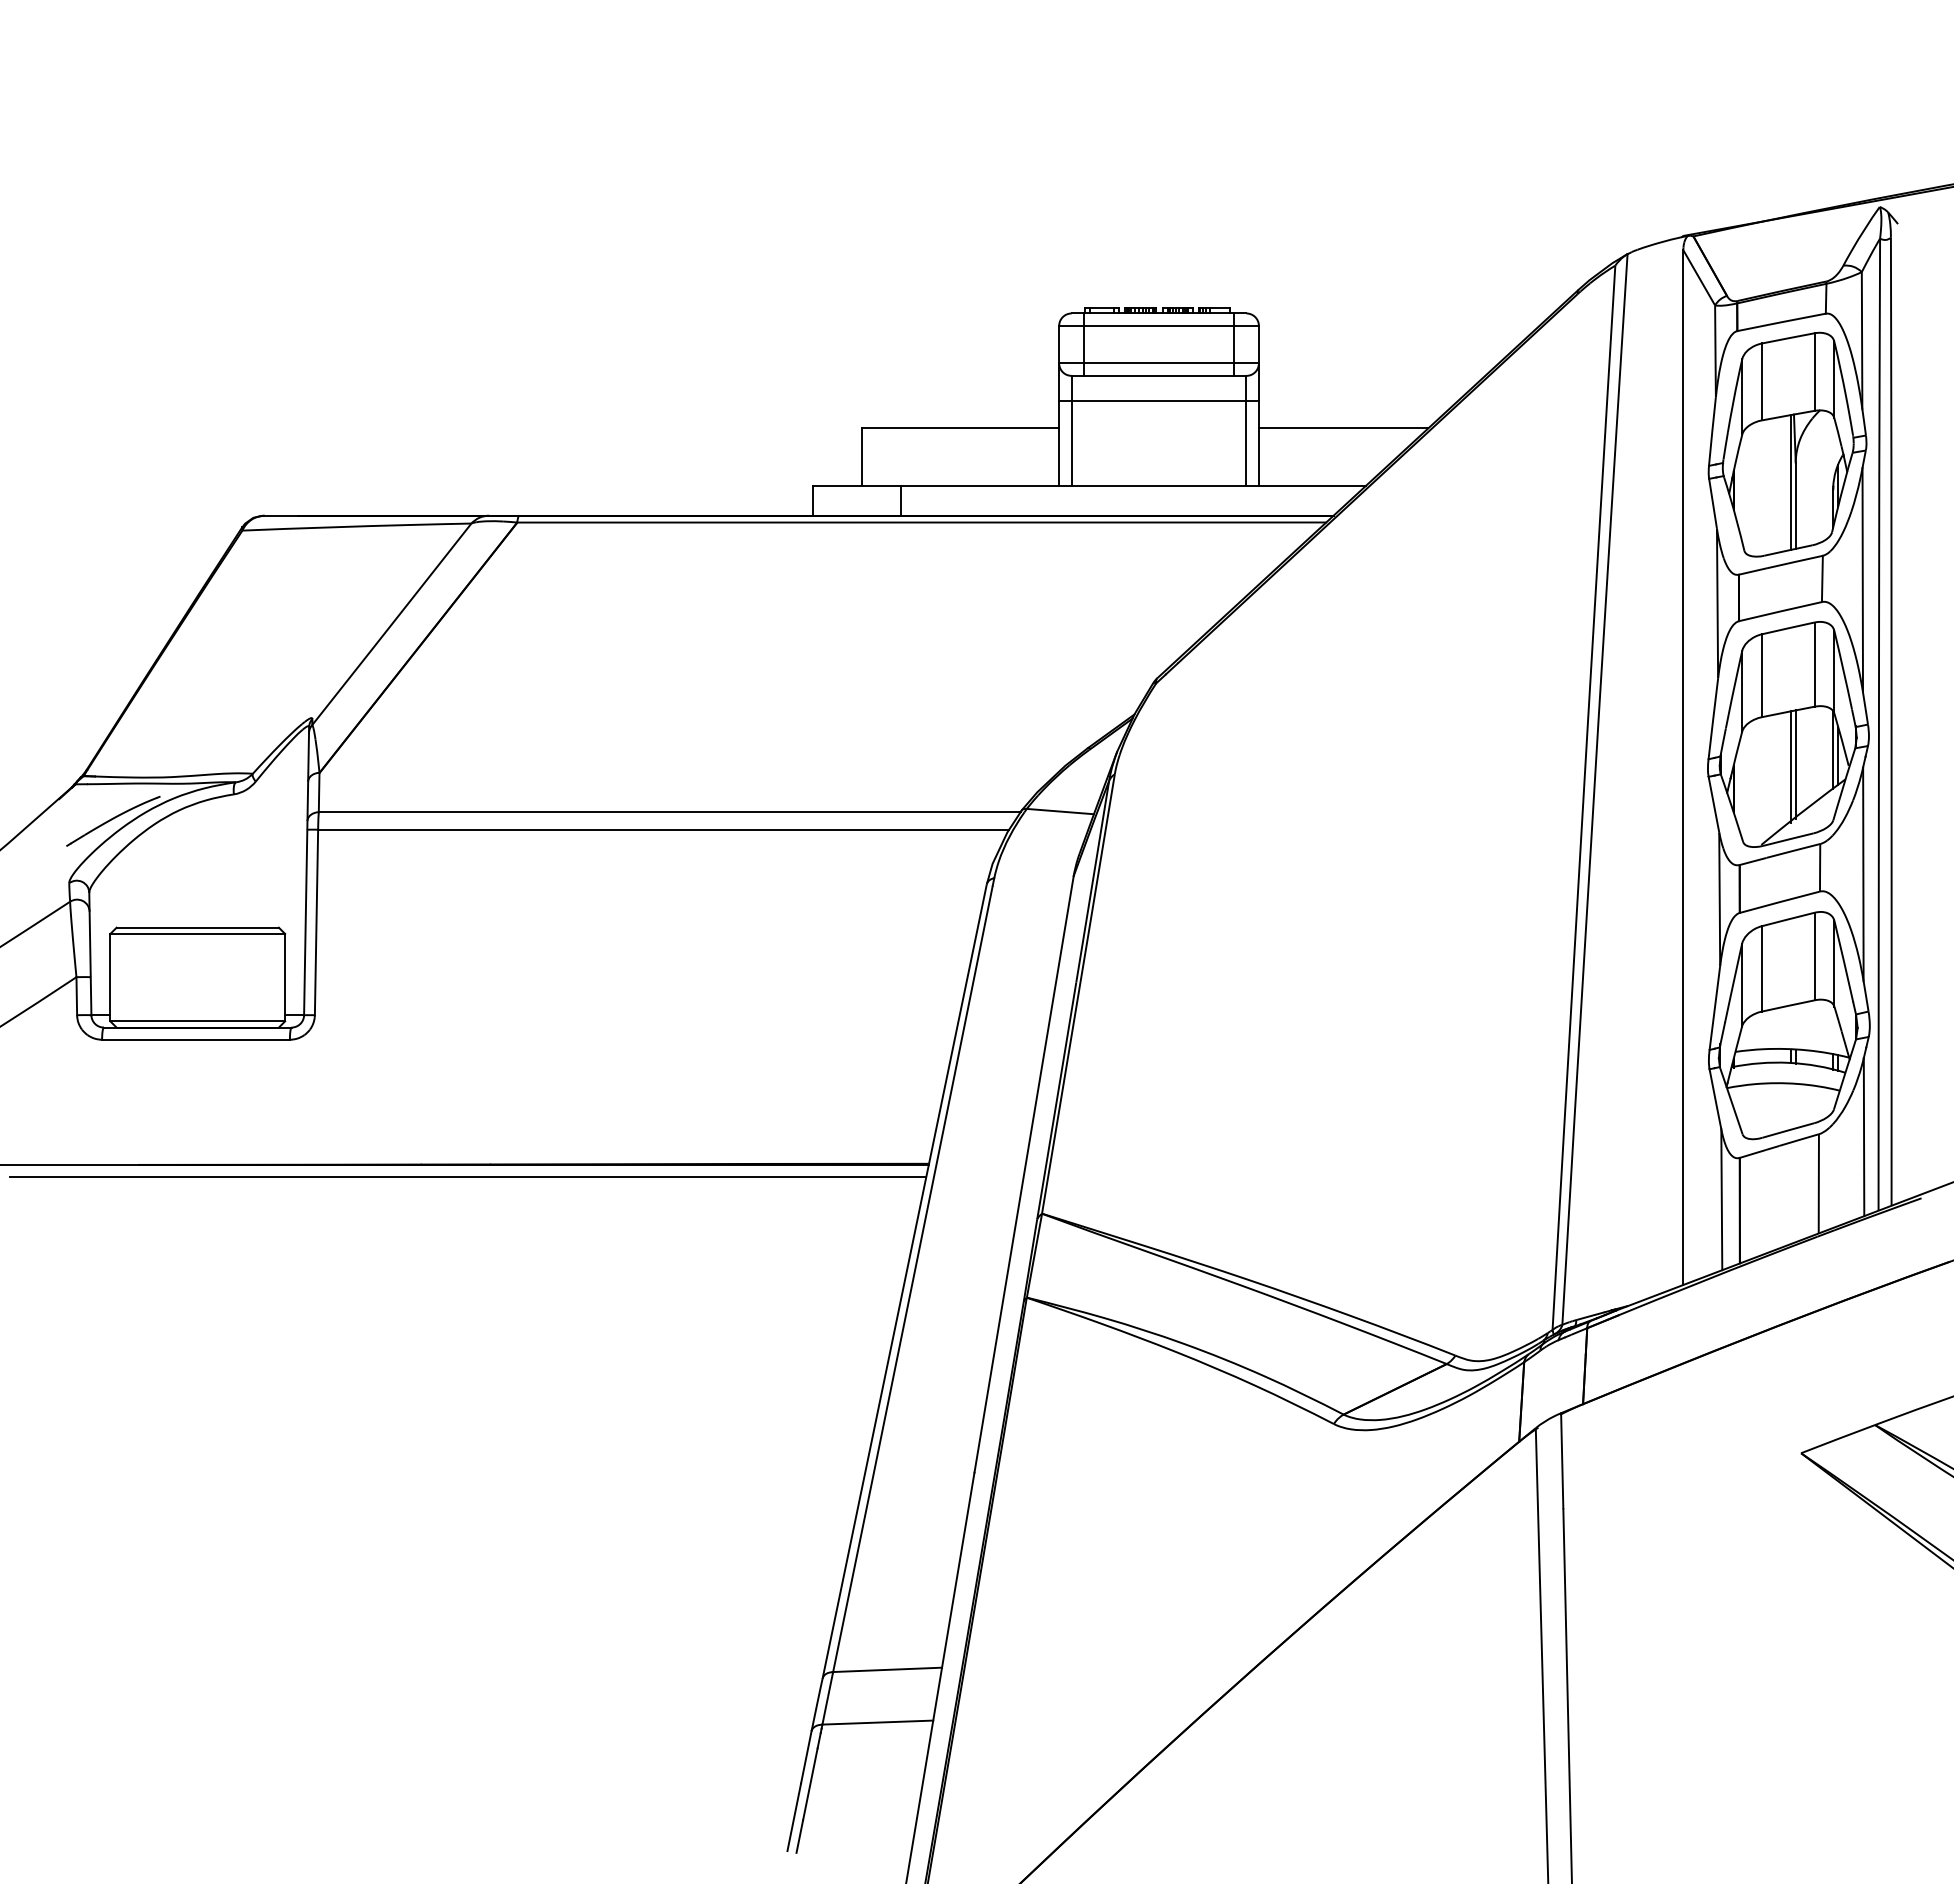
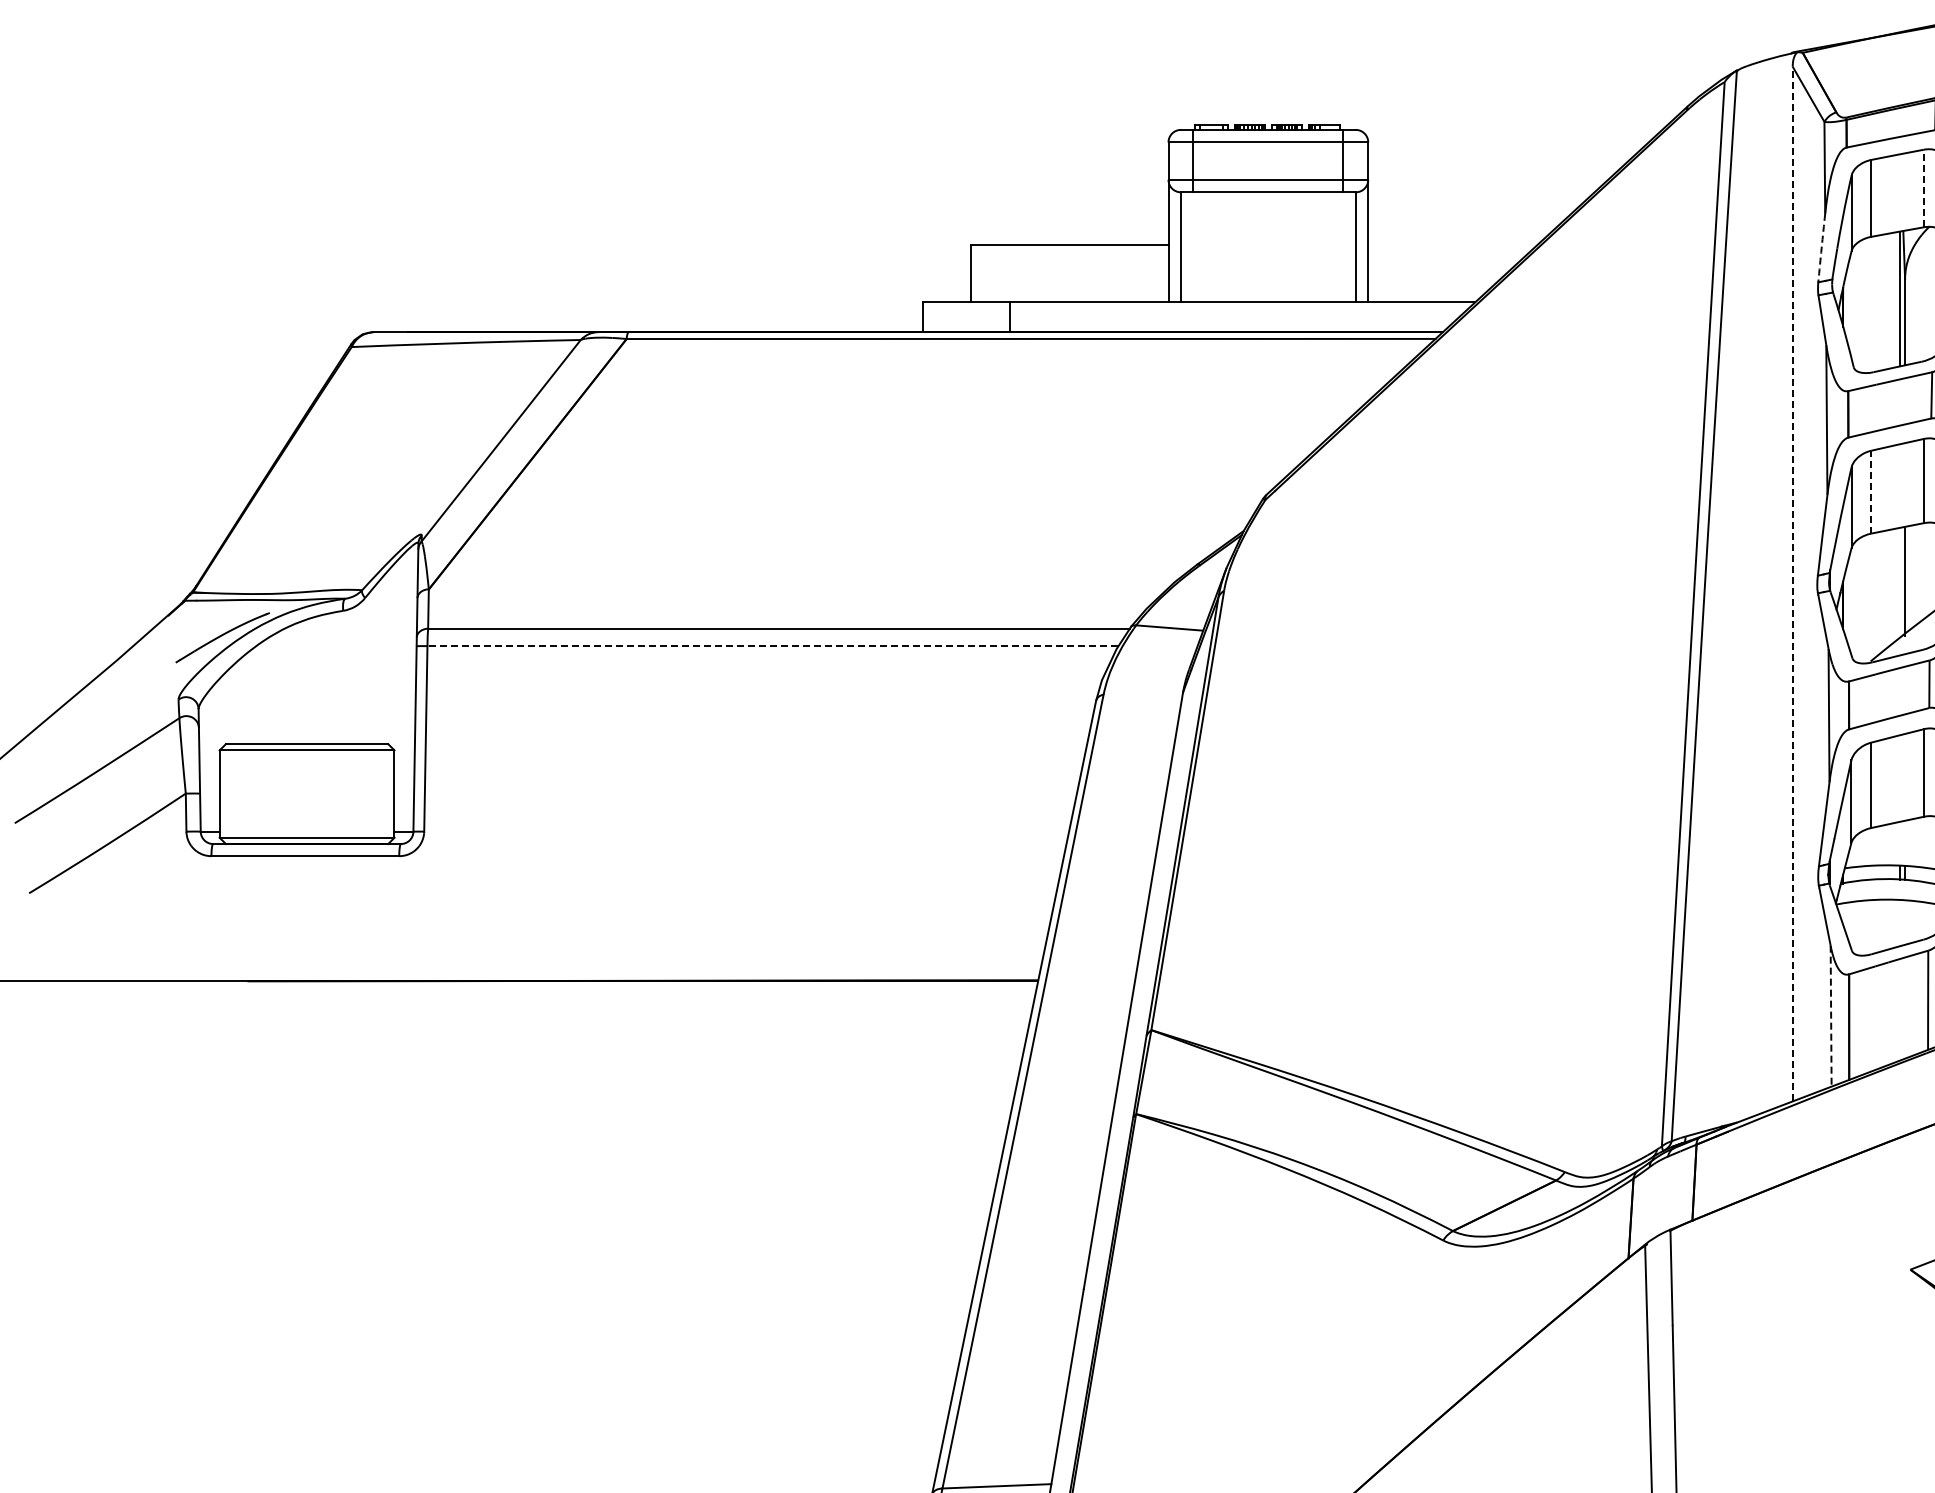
line: (1814, 372) -> (1923, 188), solid -> dashed
line: (1158, 400) -> (1267, 216), removed
line: (1343, 428) -> (1452, 244), removed
arc: (1712, 431) -> (1821, 247), solid -> dashed
line: (1761, 675) -> (1870, 491), solid -> dashed
line: (1683, 767) -> (1792, 583), solid -> dashed
line: (1790, 767) -> (1899, 583), removed
line: (663, 829) -> (772, 645), solid -> dashed
line: (468, 1177) -> (577, 993), removed
line: (1721, 1200) -> (1830, 1016), solid -> dashed

